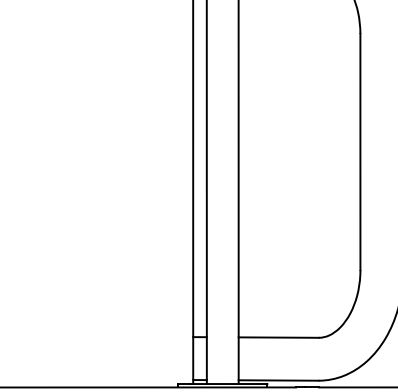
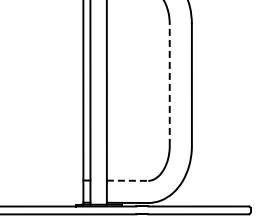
line: (359, 151) -> (169, 84), solid -> dashed
line: (278, 337) -> (127, 180), solid -> dashed

